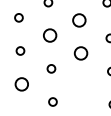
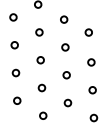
circle: (79, 20) -> (65, 47), size x0.62
circle: (49, 36) -> (40, 60), size x0.62
circle: (80, 53) -> (66, 75), size x0.62
circle: (22, 83) -> (17, 100), size x0.62
circle: (81, 86) -> (67, 102), added

